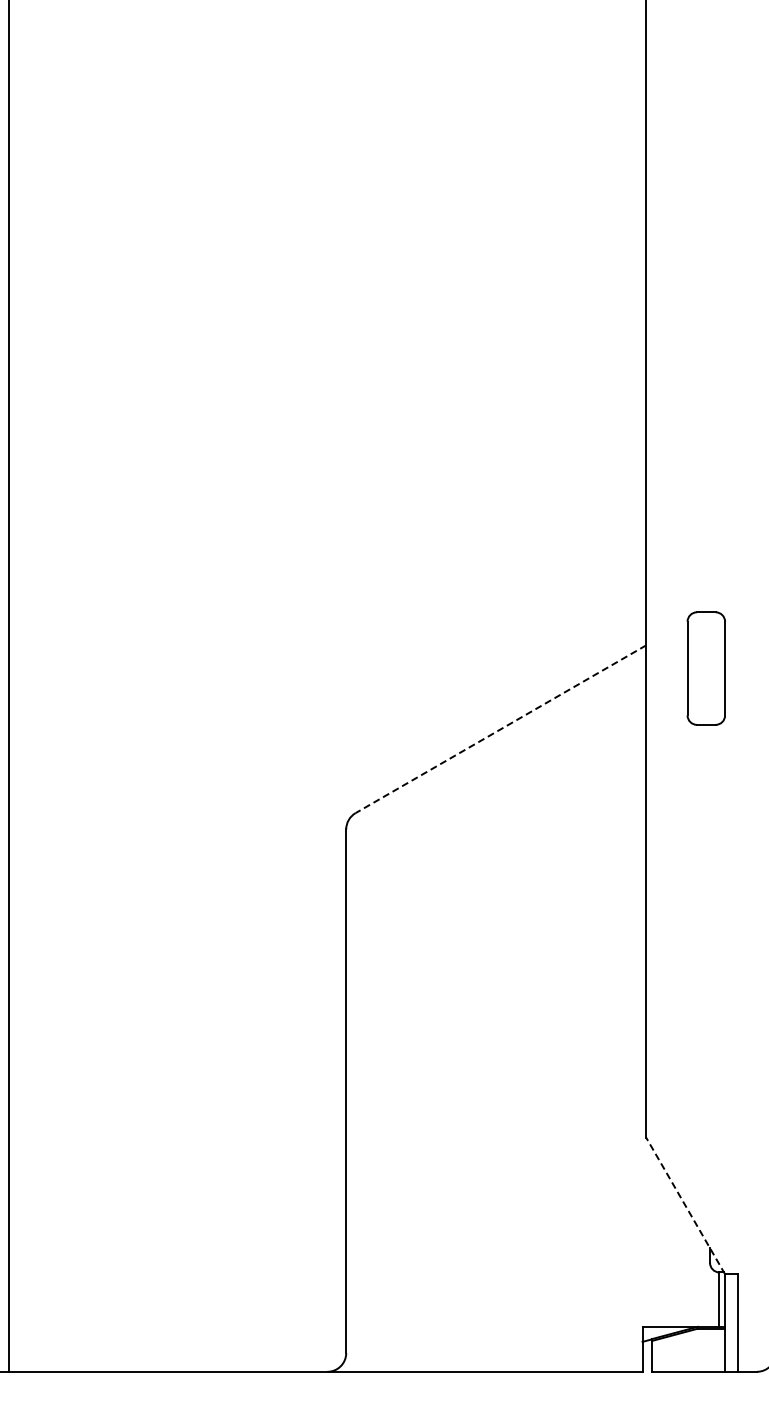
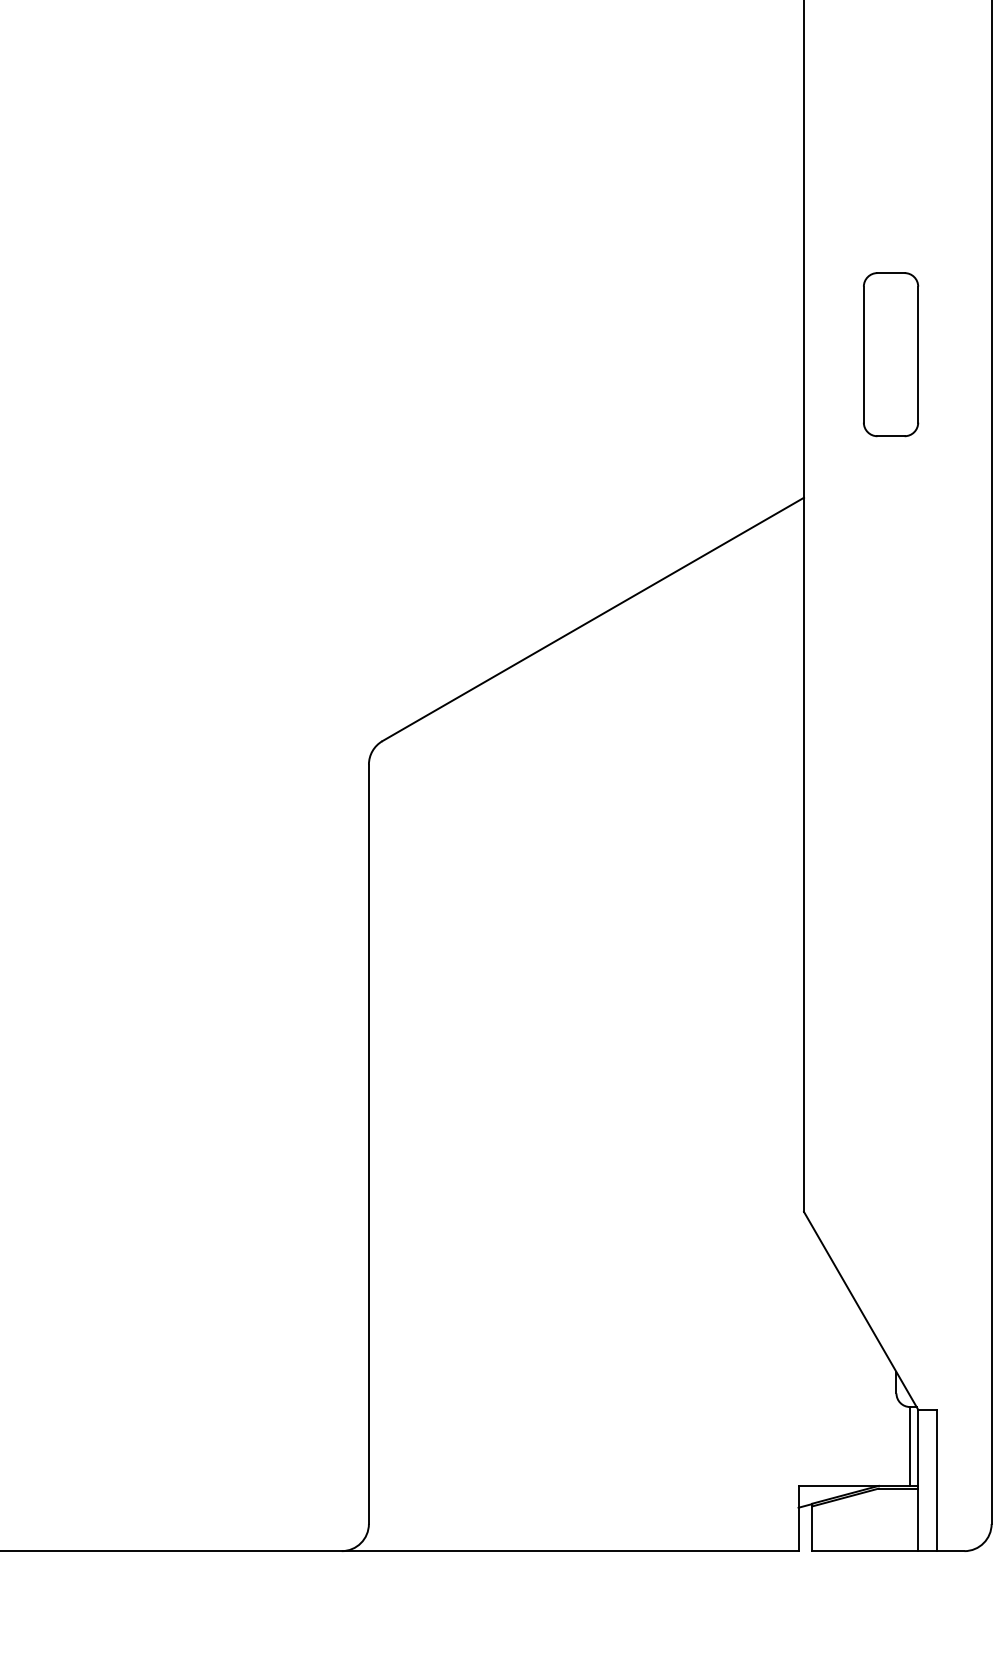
part: (705, 668) -> (889, 354), moved
line: (500, 729) -> (592, 619), dashed -> solid
line: (685, 1206) -> (860, 1311), dashed -> solid

